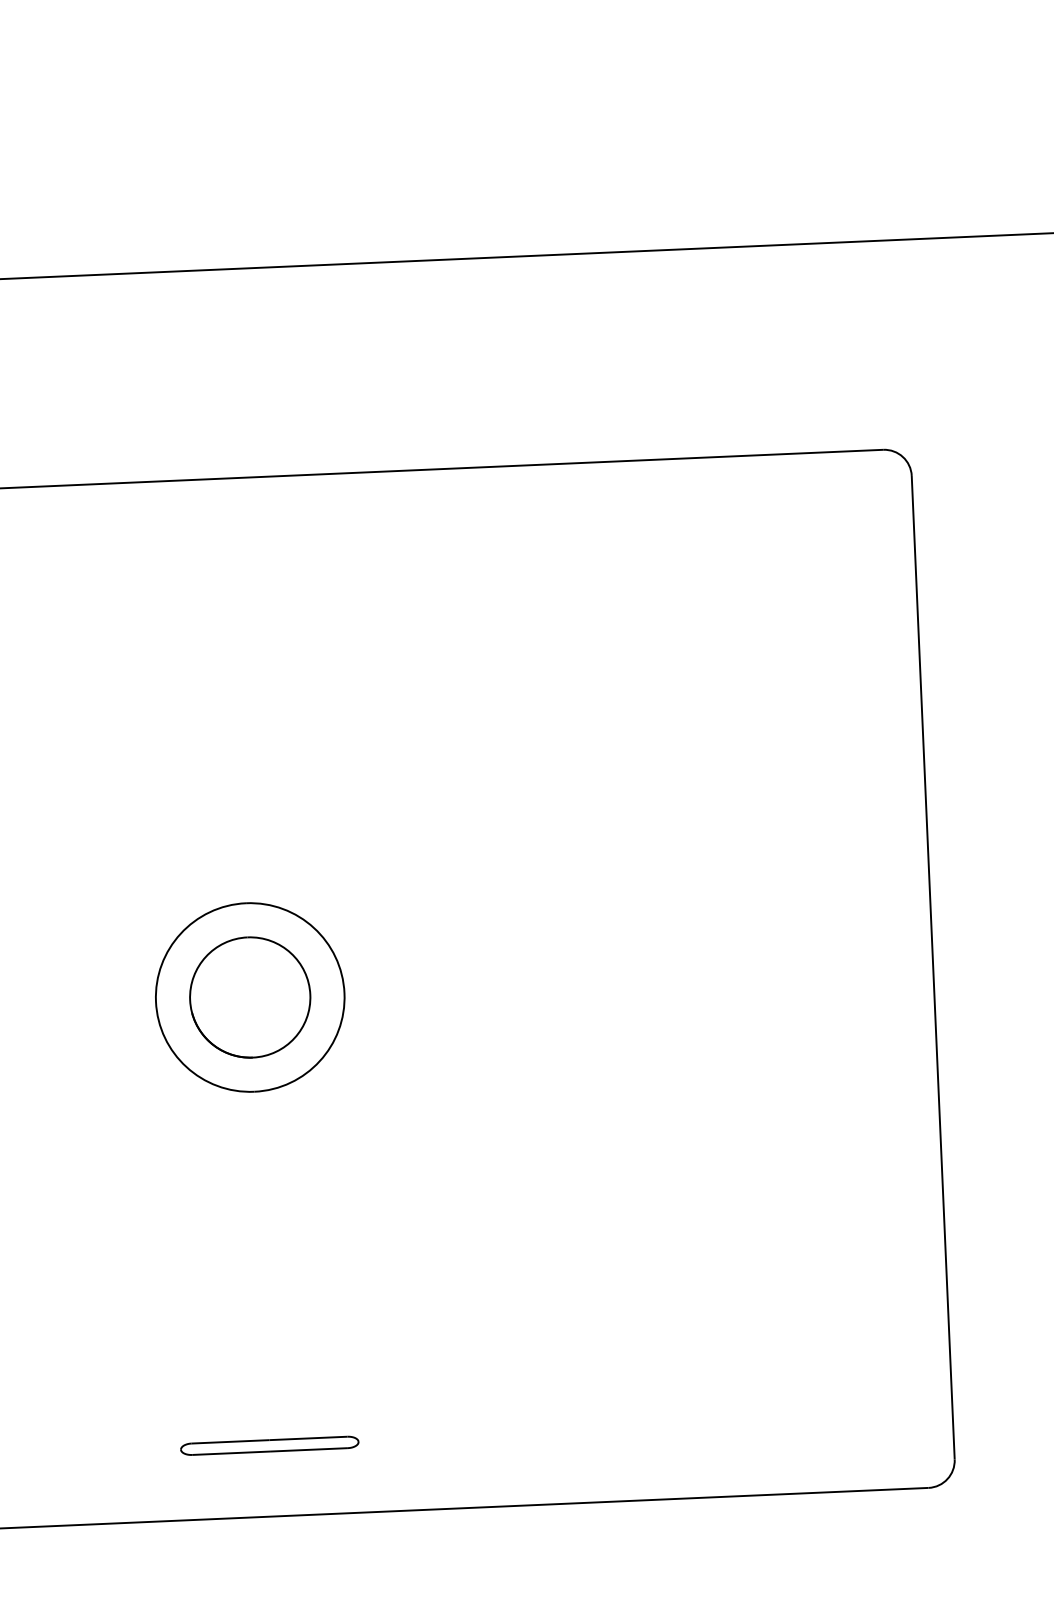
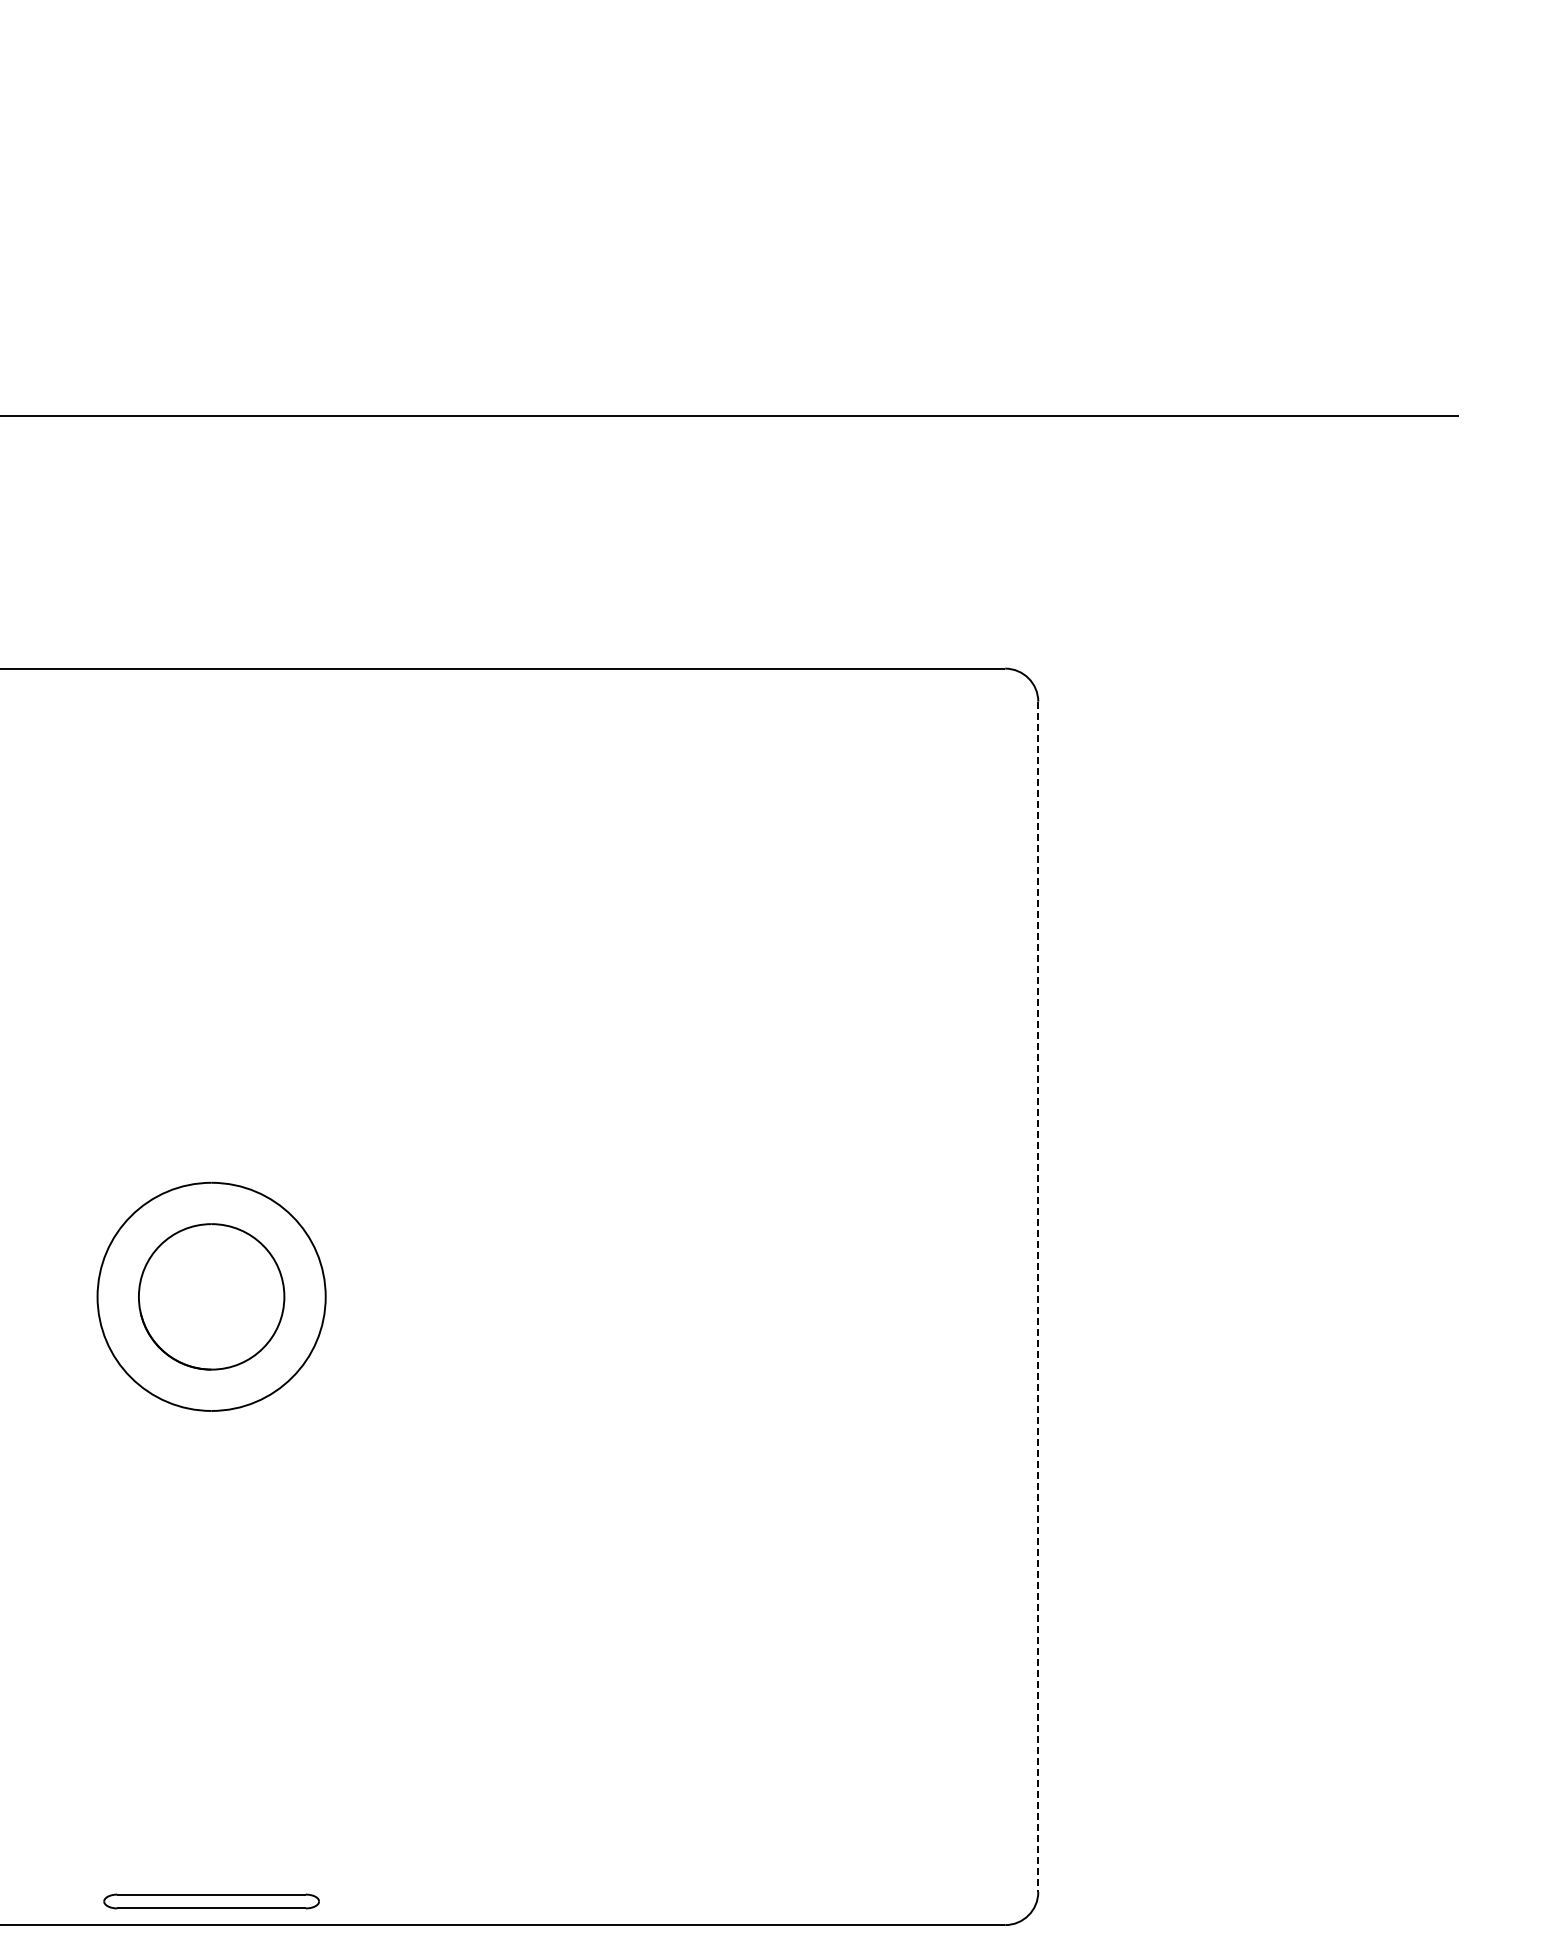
line: (933, 968) -> (1038, 1297), solid -> dashed
part: (269, 1445) -> (211, 1901), moved

